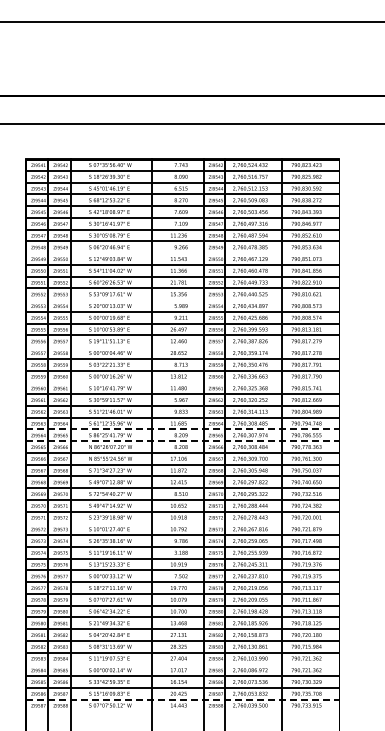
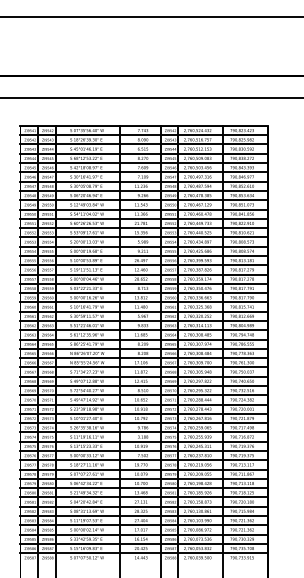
line: (182, 253) -> (144, 200), added
line: (182, 300) -> (144, 237), added
line: (182, 347) -> (144, 274), added
line: (182, 382) -> (144, 302), added
line: (182, 429) -> (144, 339), dashed -> solid
line: (182, 441) -> (144, 349), dashed -> solid
line: (182, 523) -> (144, 413), added
line: (182, 664) -> (144, 525), added
line: (182, 699) -> (144, 553), dashed -> solid

